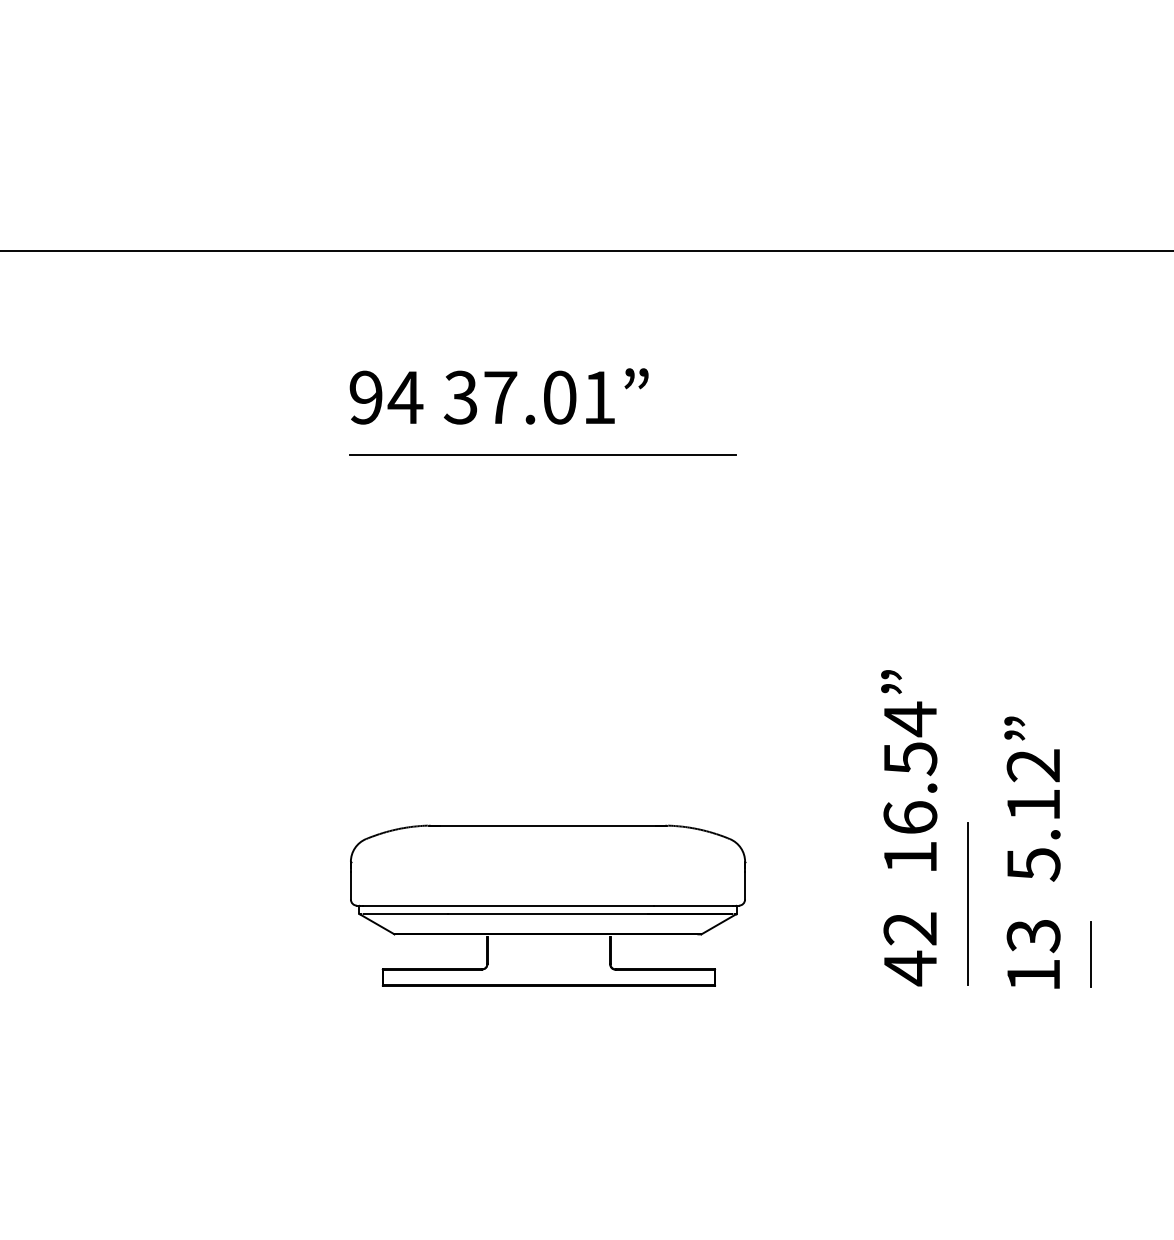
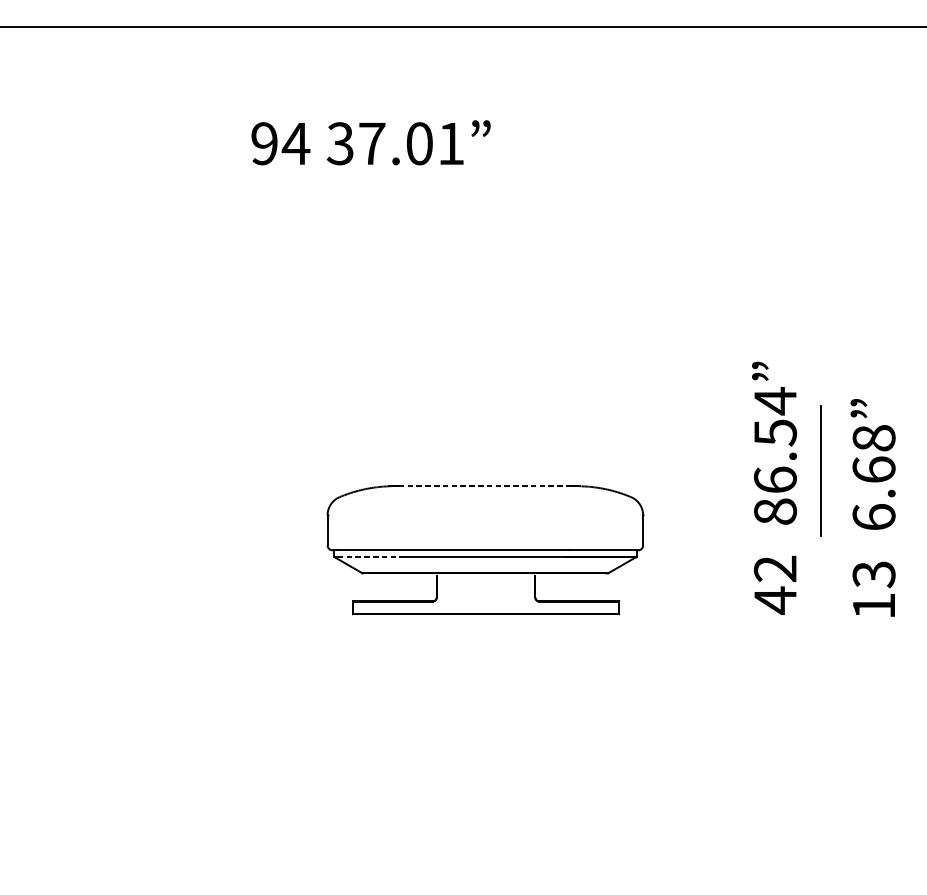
text: (498, 396) -> (370, 142), moved
line: (542, 454) -> (480, 189), removed
text: (1033, 815) -> (873, 478), 5.12 -> 6.68
line: (547, 825) -> (484, 486), solid -> dashed
text: (910, 856) -> (775, 511), 16.54 -> 86.54
line: (967, 903) -> (821, 470), moved
line: (405, 914) -> (371, 557), solid -> dashed
line: (1090, 954) -> (919, 589), removed

